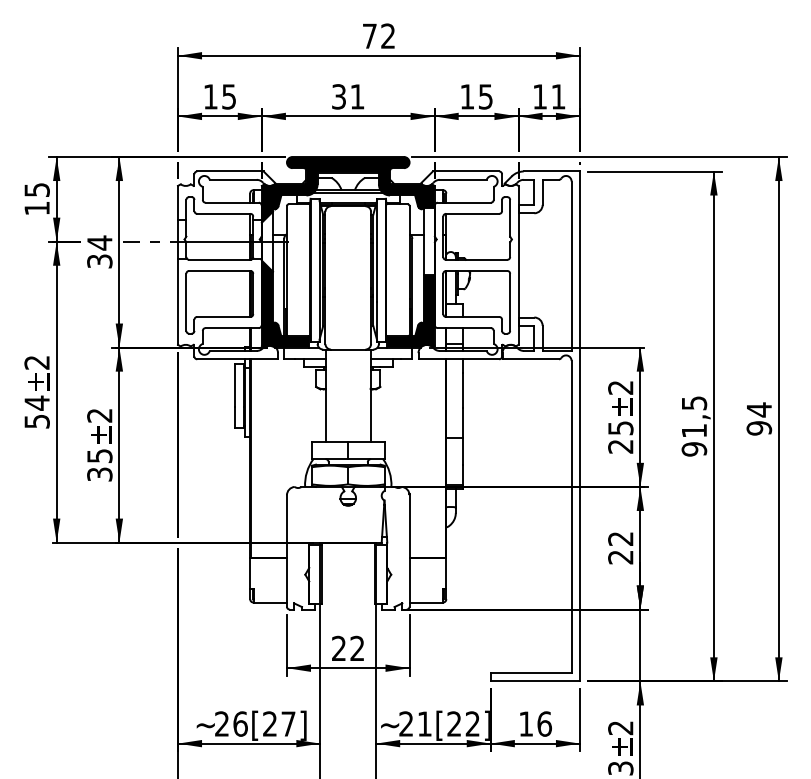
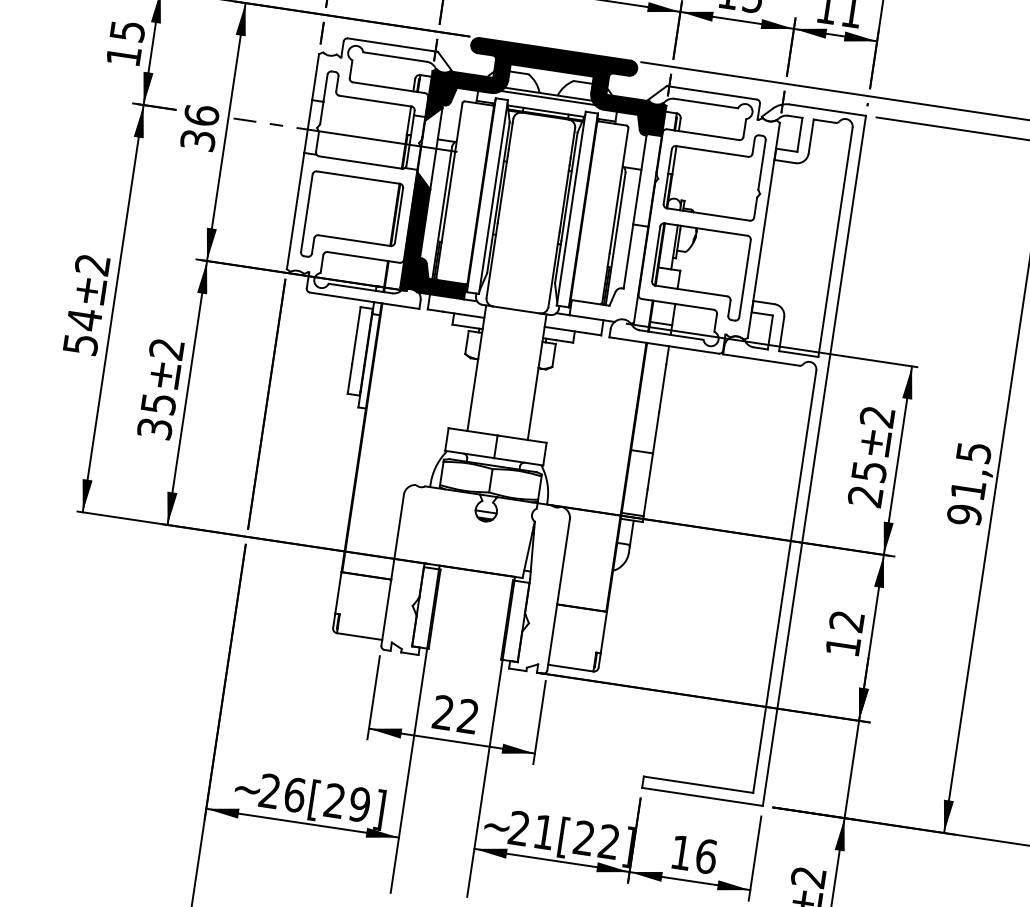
text: (99, 242) -> (201, 114), 34 -> 36
fill: (410, 311) -> (608, 271), removed
text: (620, 557) -> (842, 646), 22 -> 12
text: (288, 723) -> (359, 803), [27] -> [29]

